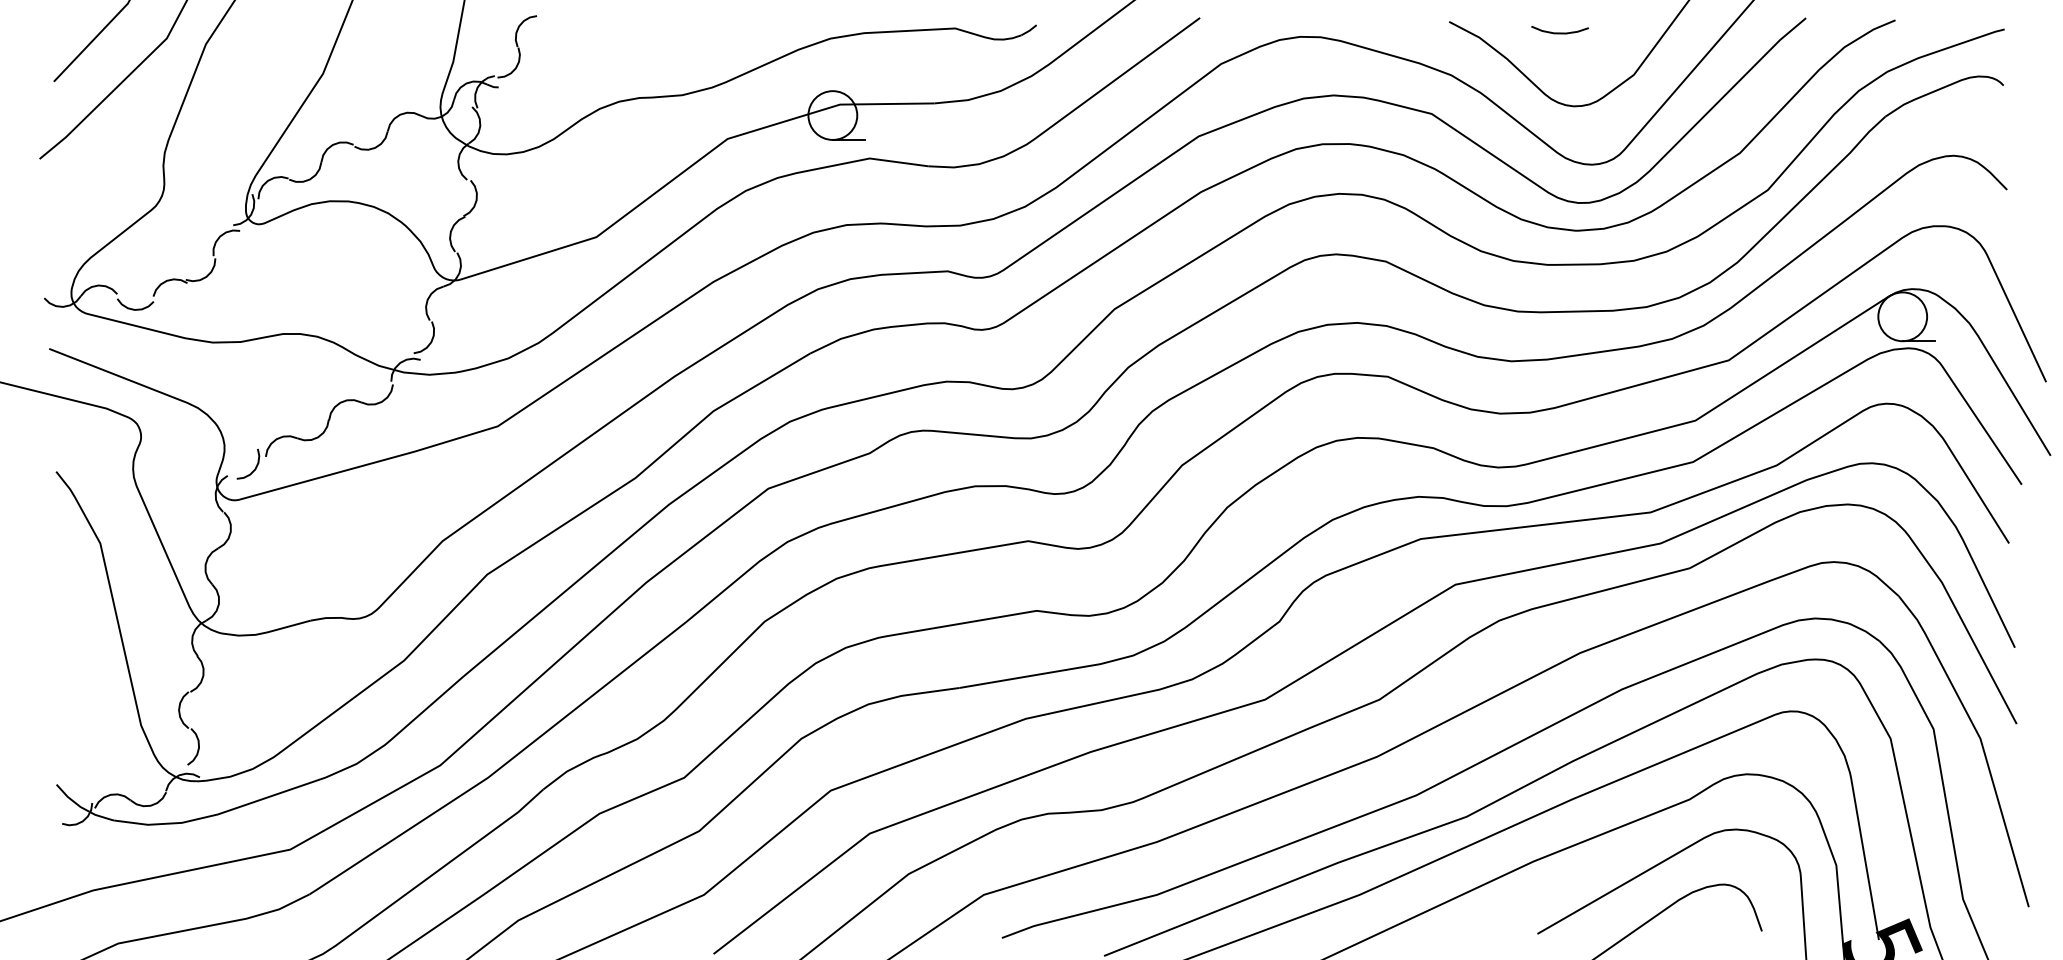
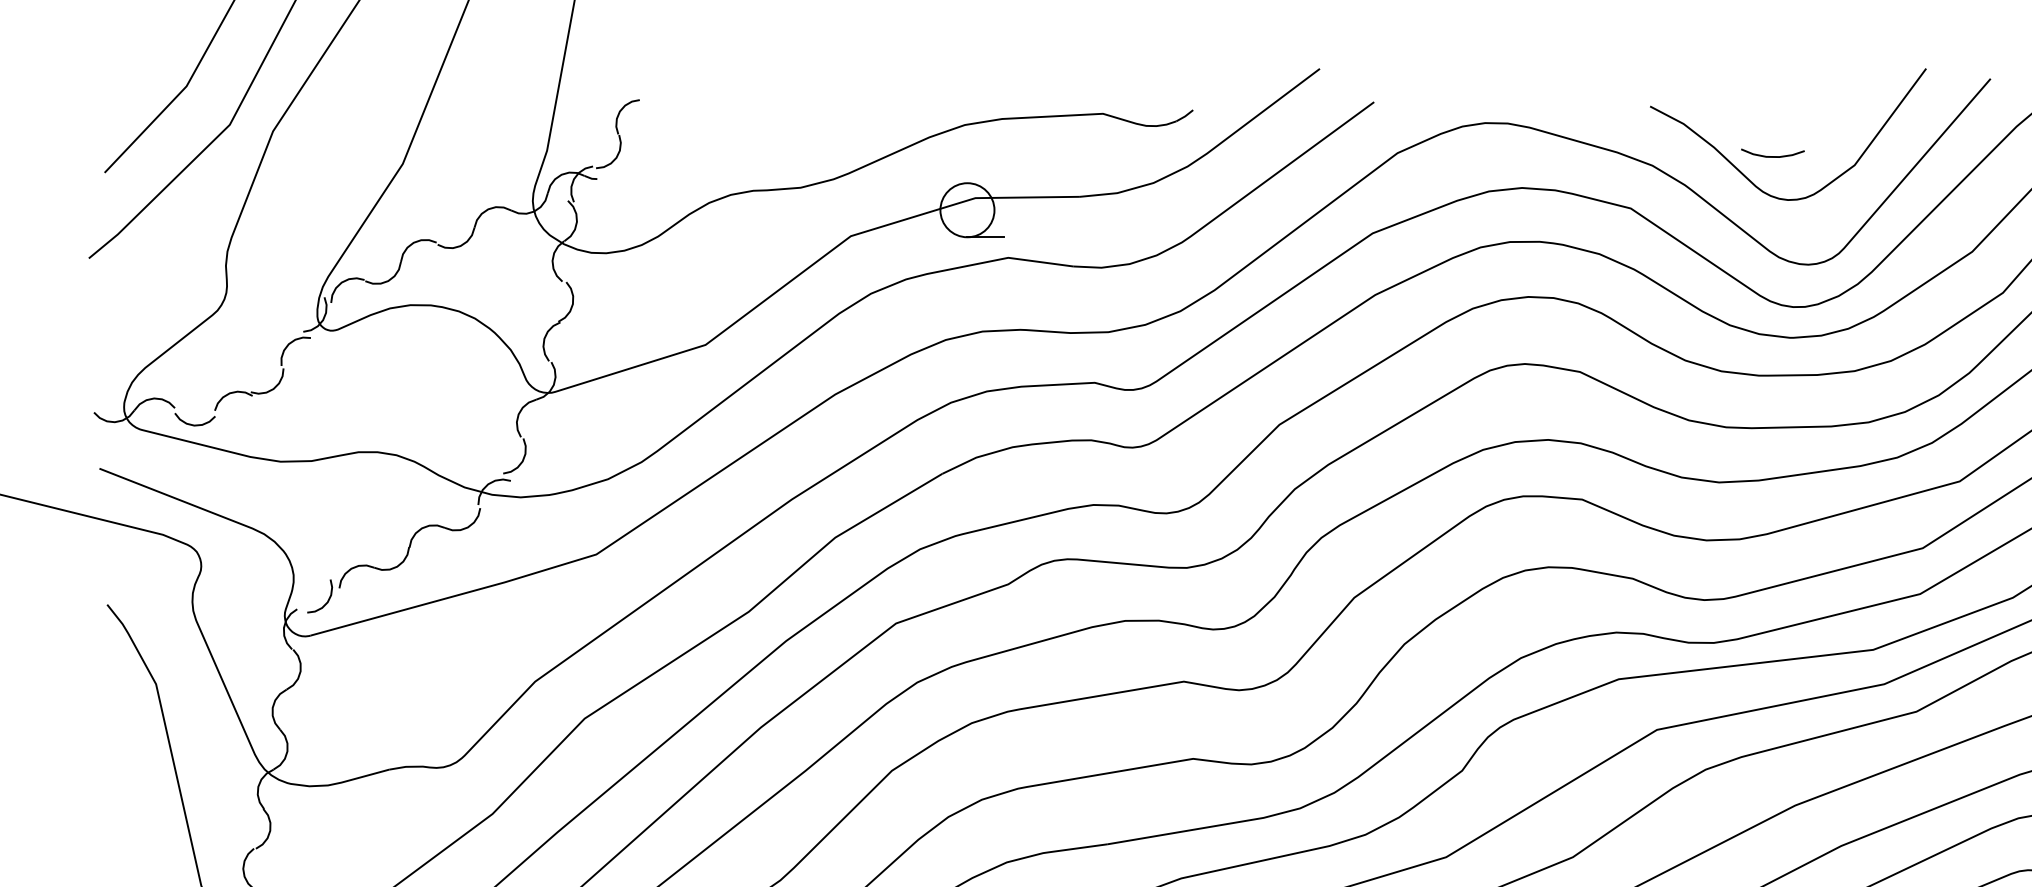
curve: (1559, 32) -> (1772, 155), moved

